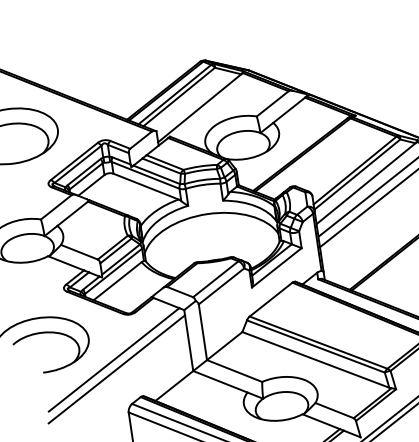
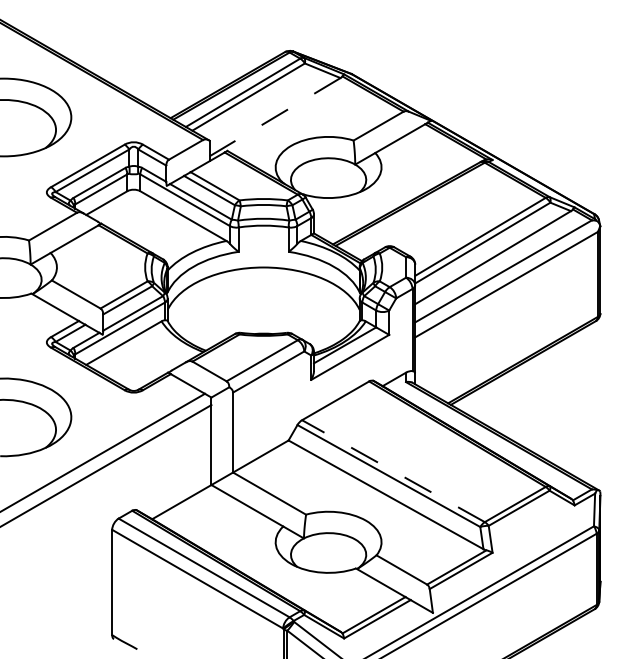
line: (199, 108) -> (274, 117), solid -> dashed
line: (318, 342) -> (393, 471), solid -> dashed

